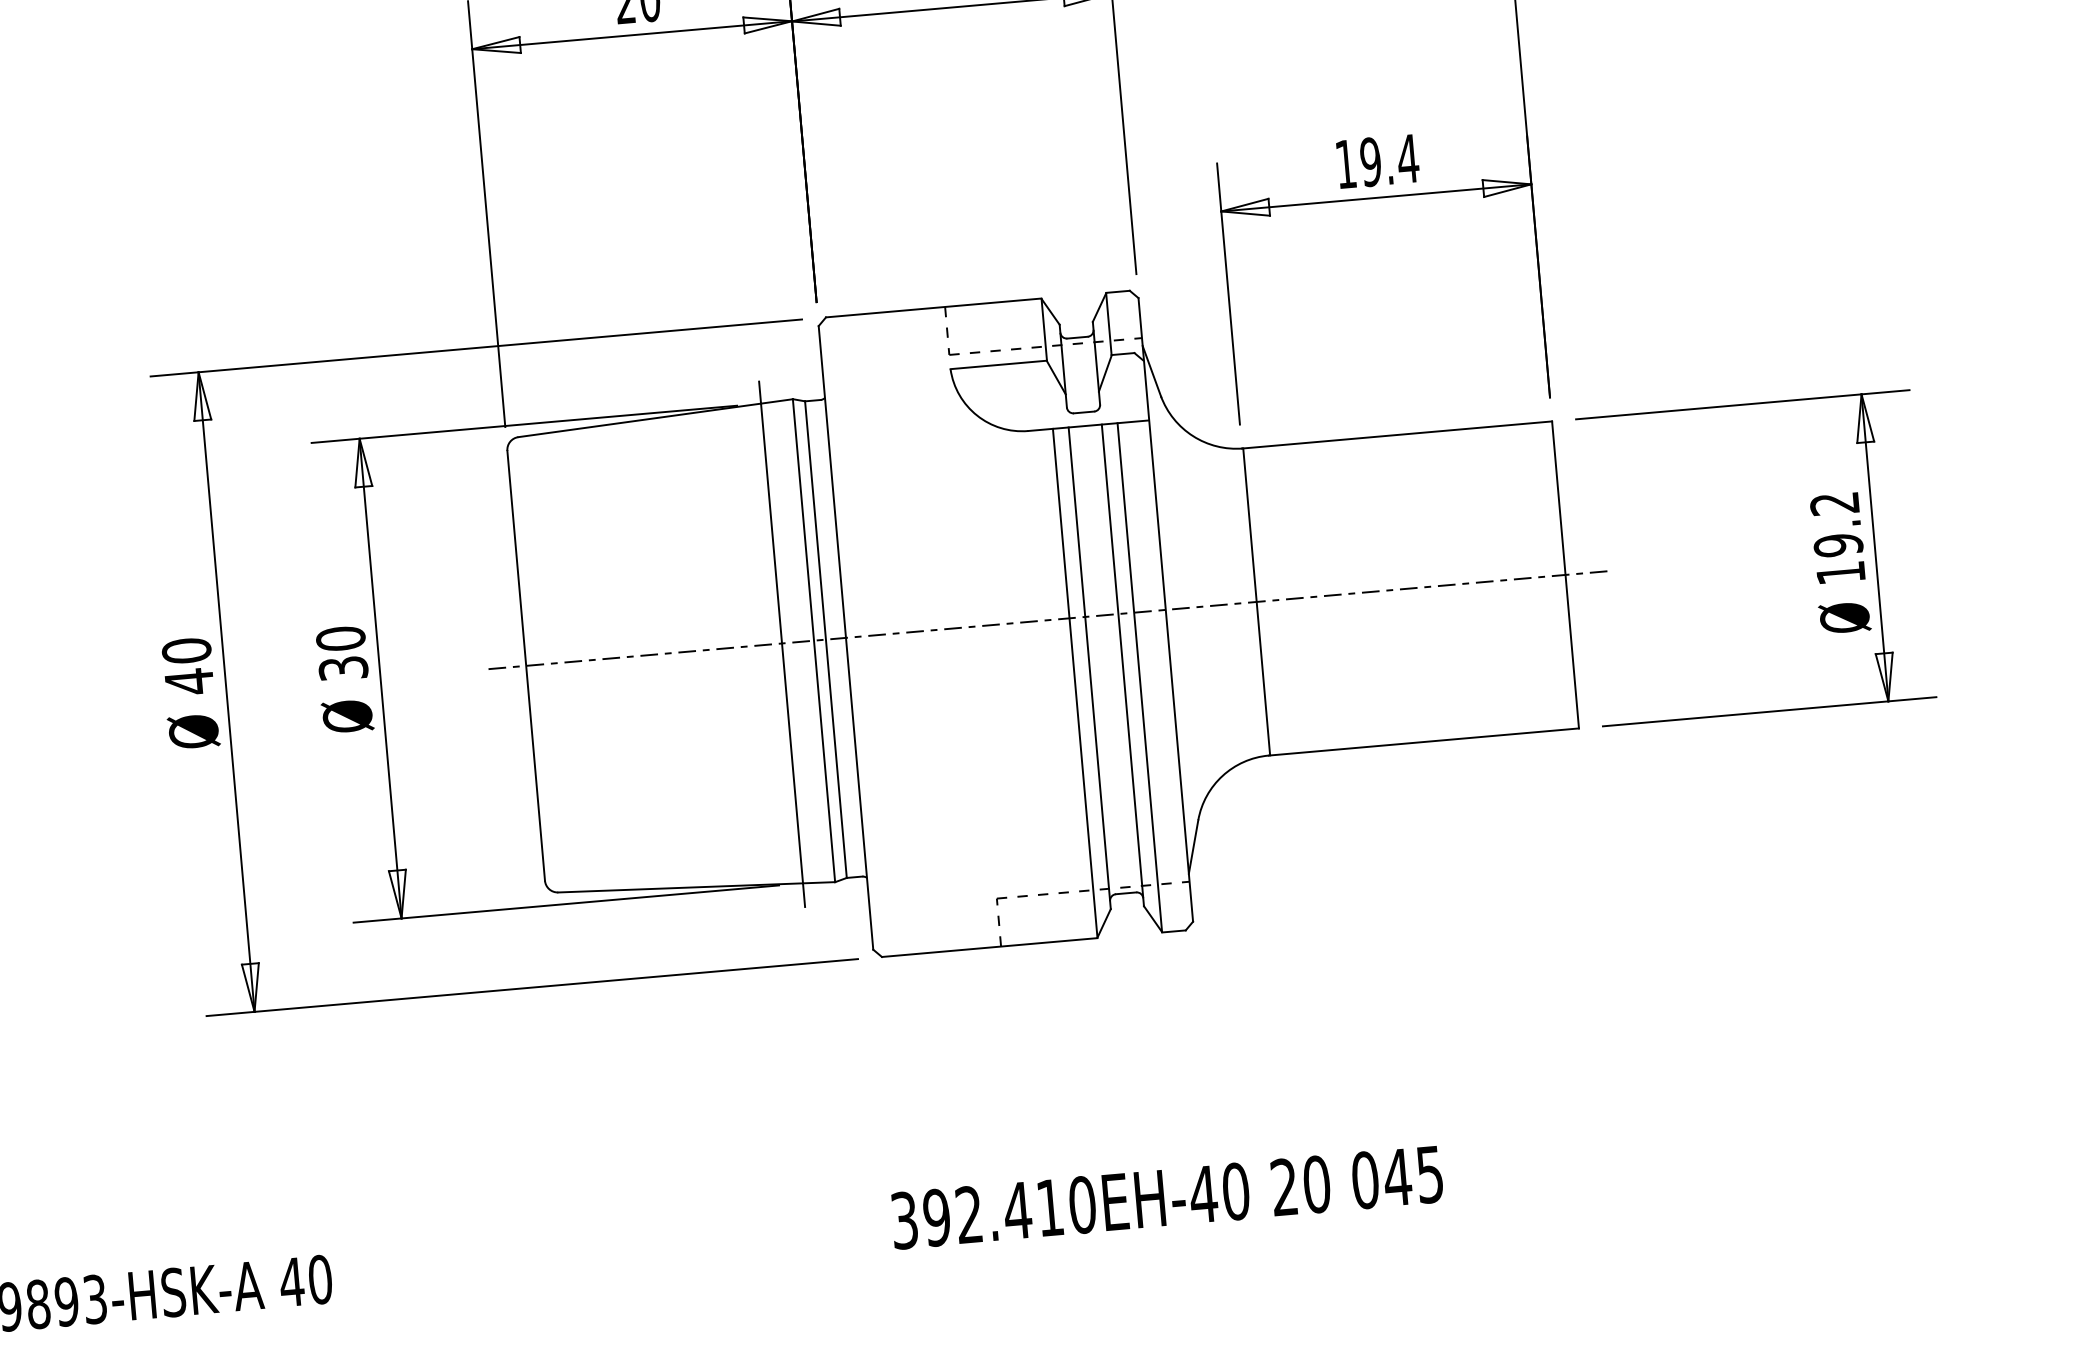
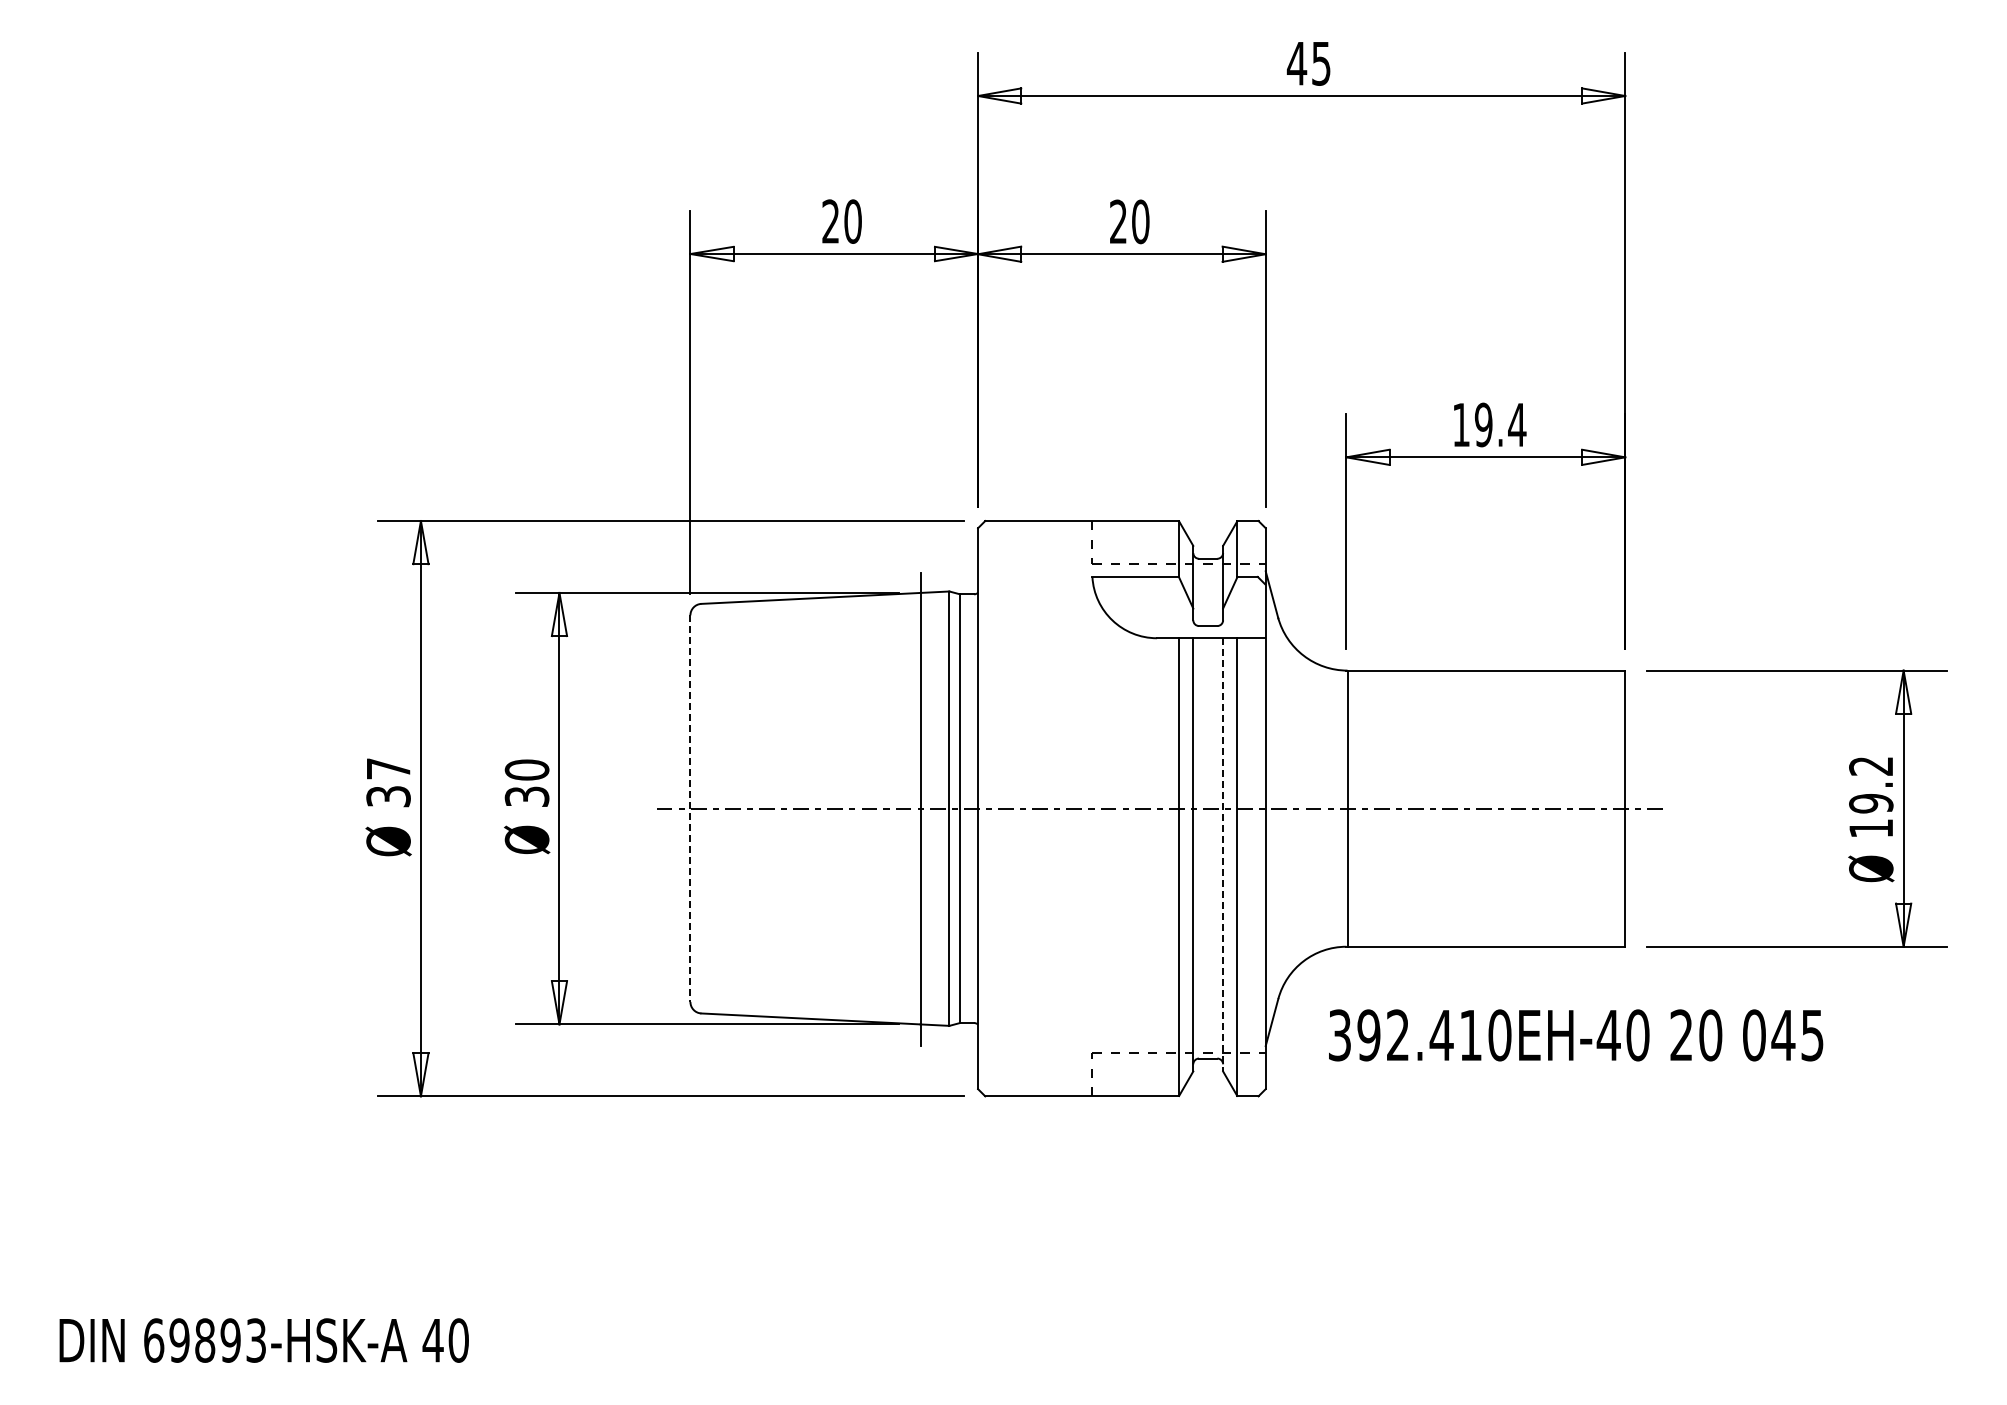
line: (1123, 664) -> (1223, 854), solid -> dashed
text: (187, 666) -> (388, 782), 40 -> 37
line: (526, 666) -> (690, 809), solid -> dashed
text: (1167, 1197) -> (1576, 1035), moved

